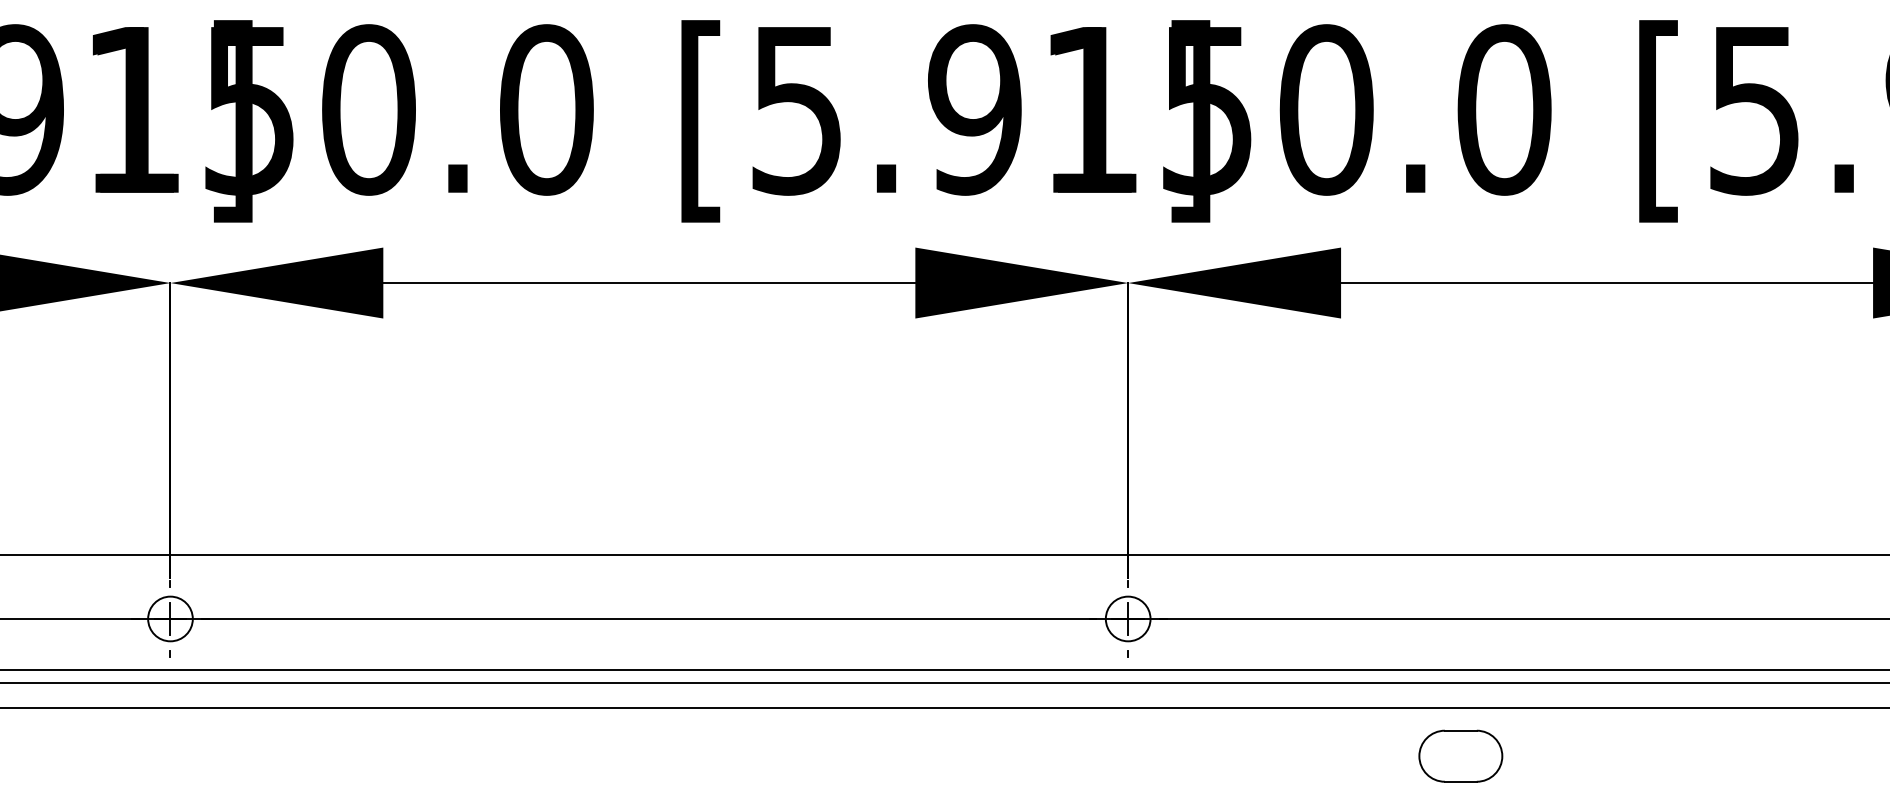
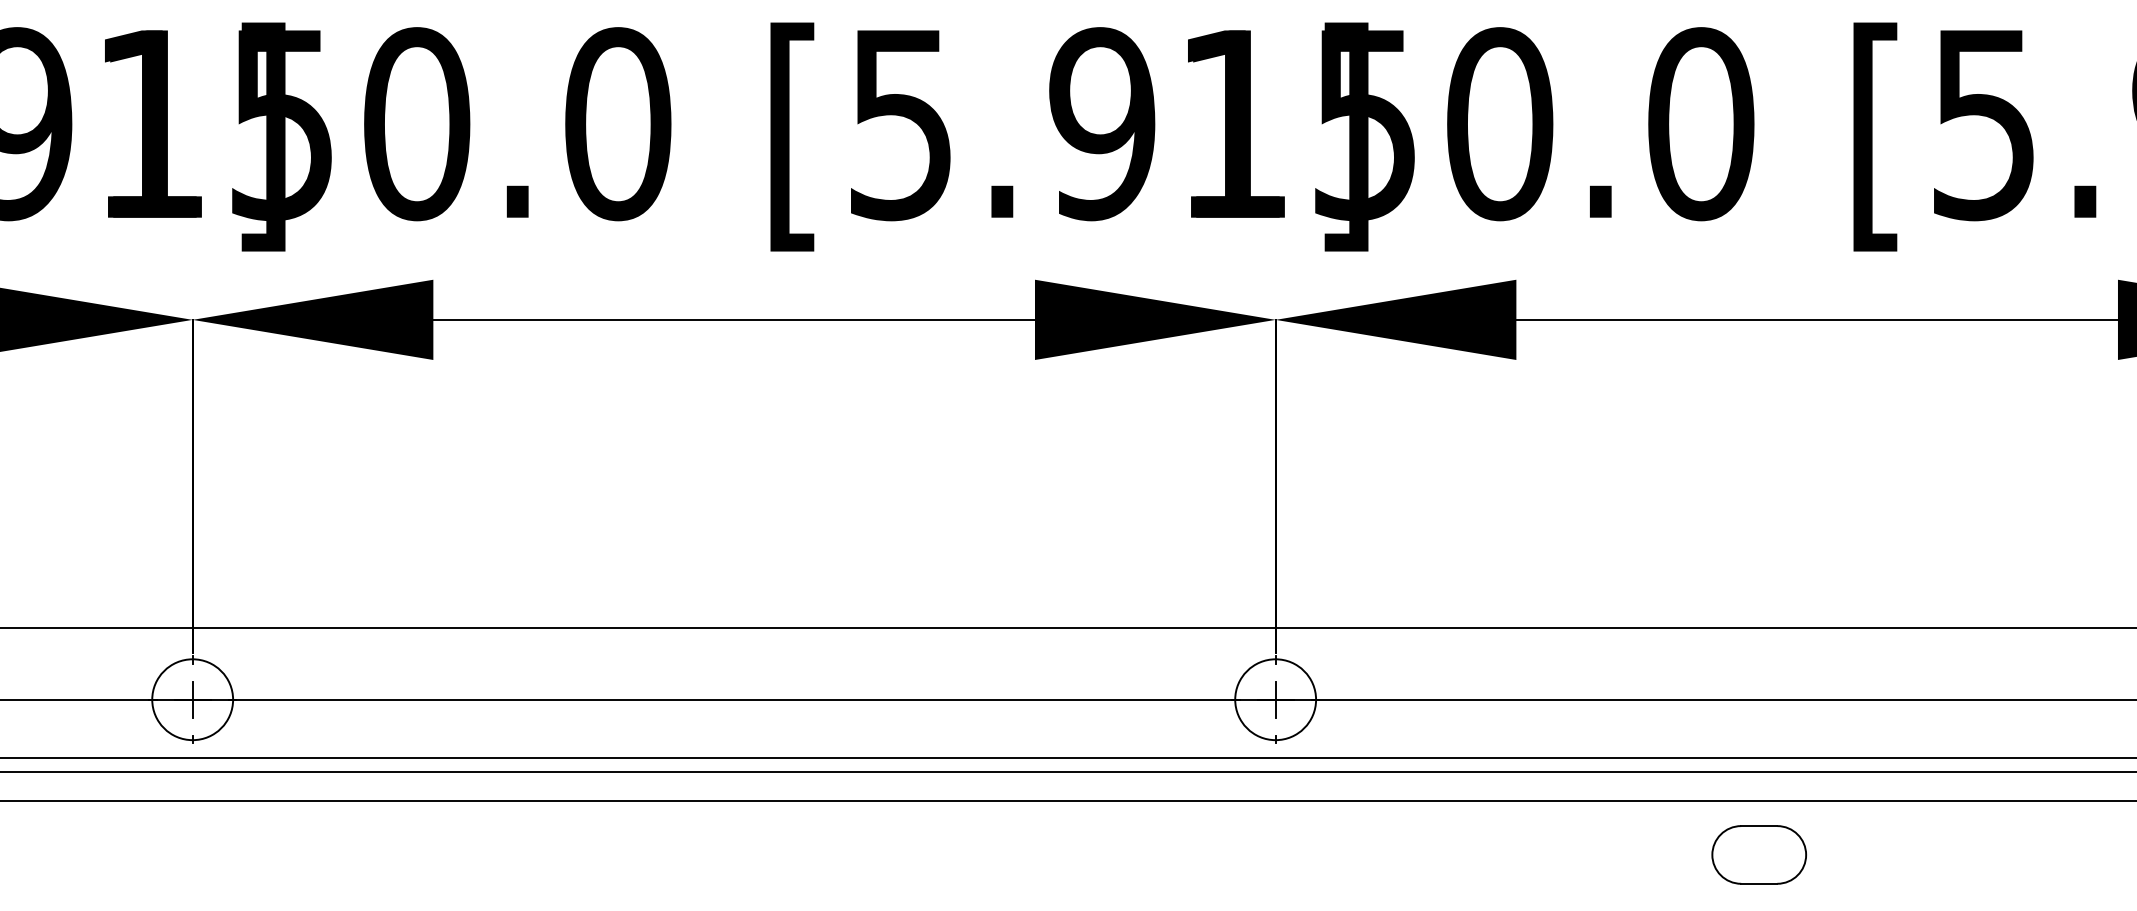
circle: (170, 618) -> (192, 699), size x1.6
circle: (1127, 618) -> (1274, 699), size x1.6
part: (1460, 755) -> (1758, 854), moved

